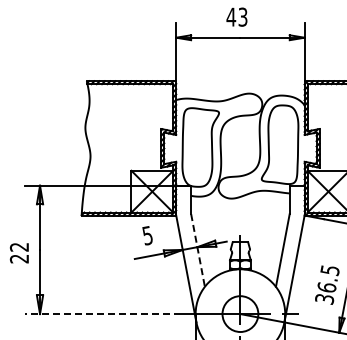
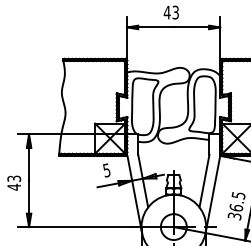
line: (198, 250) -> (143, 181), dashed -> solid
text: (19, 252) -> (14, 182), 22 -> 43
line: (102, 314) -> (74, 227), dashed -> solid

